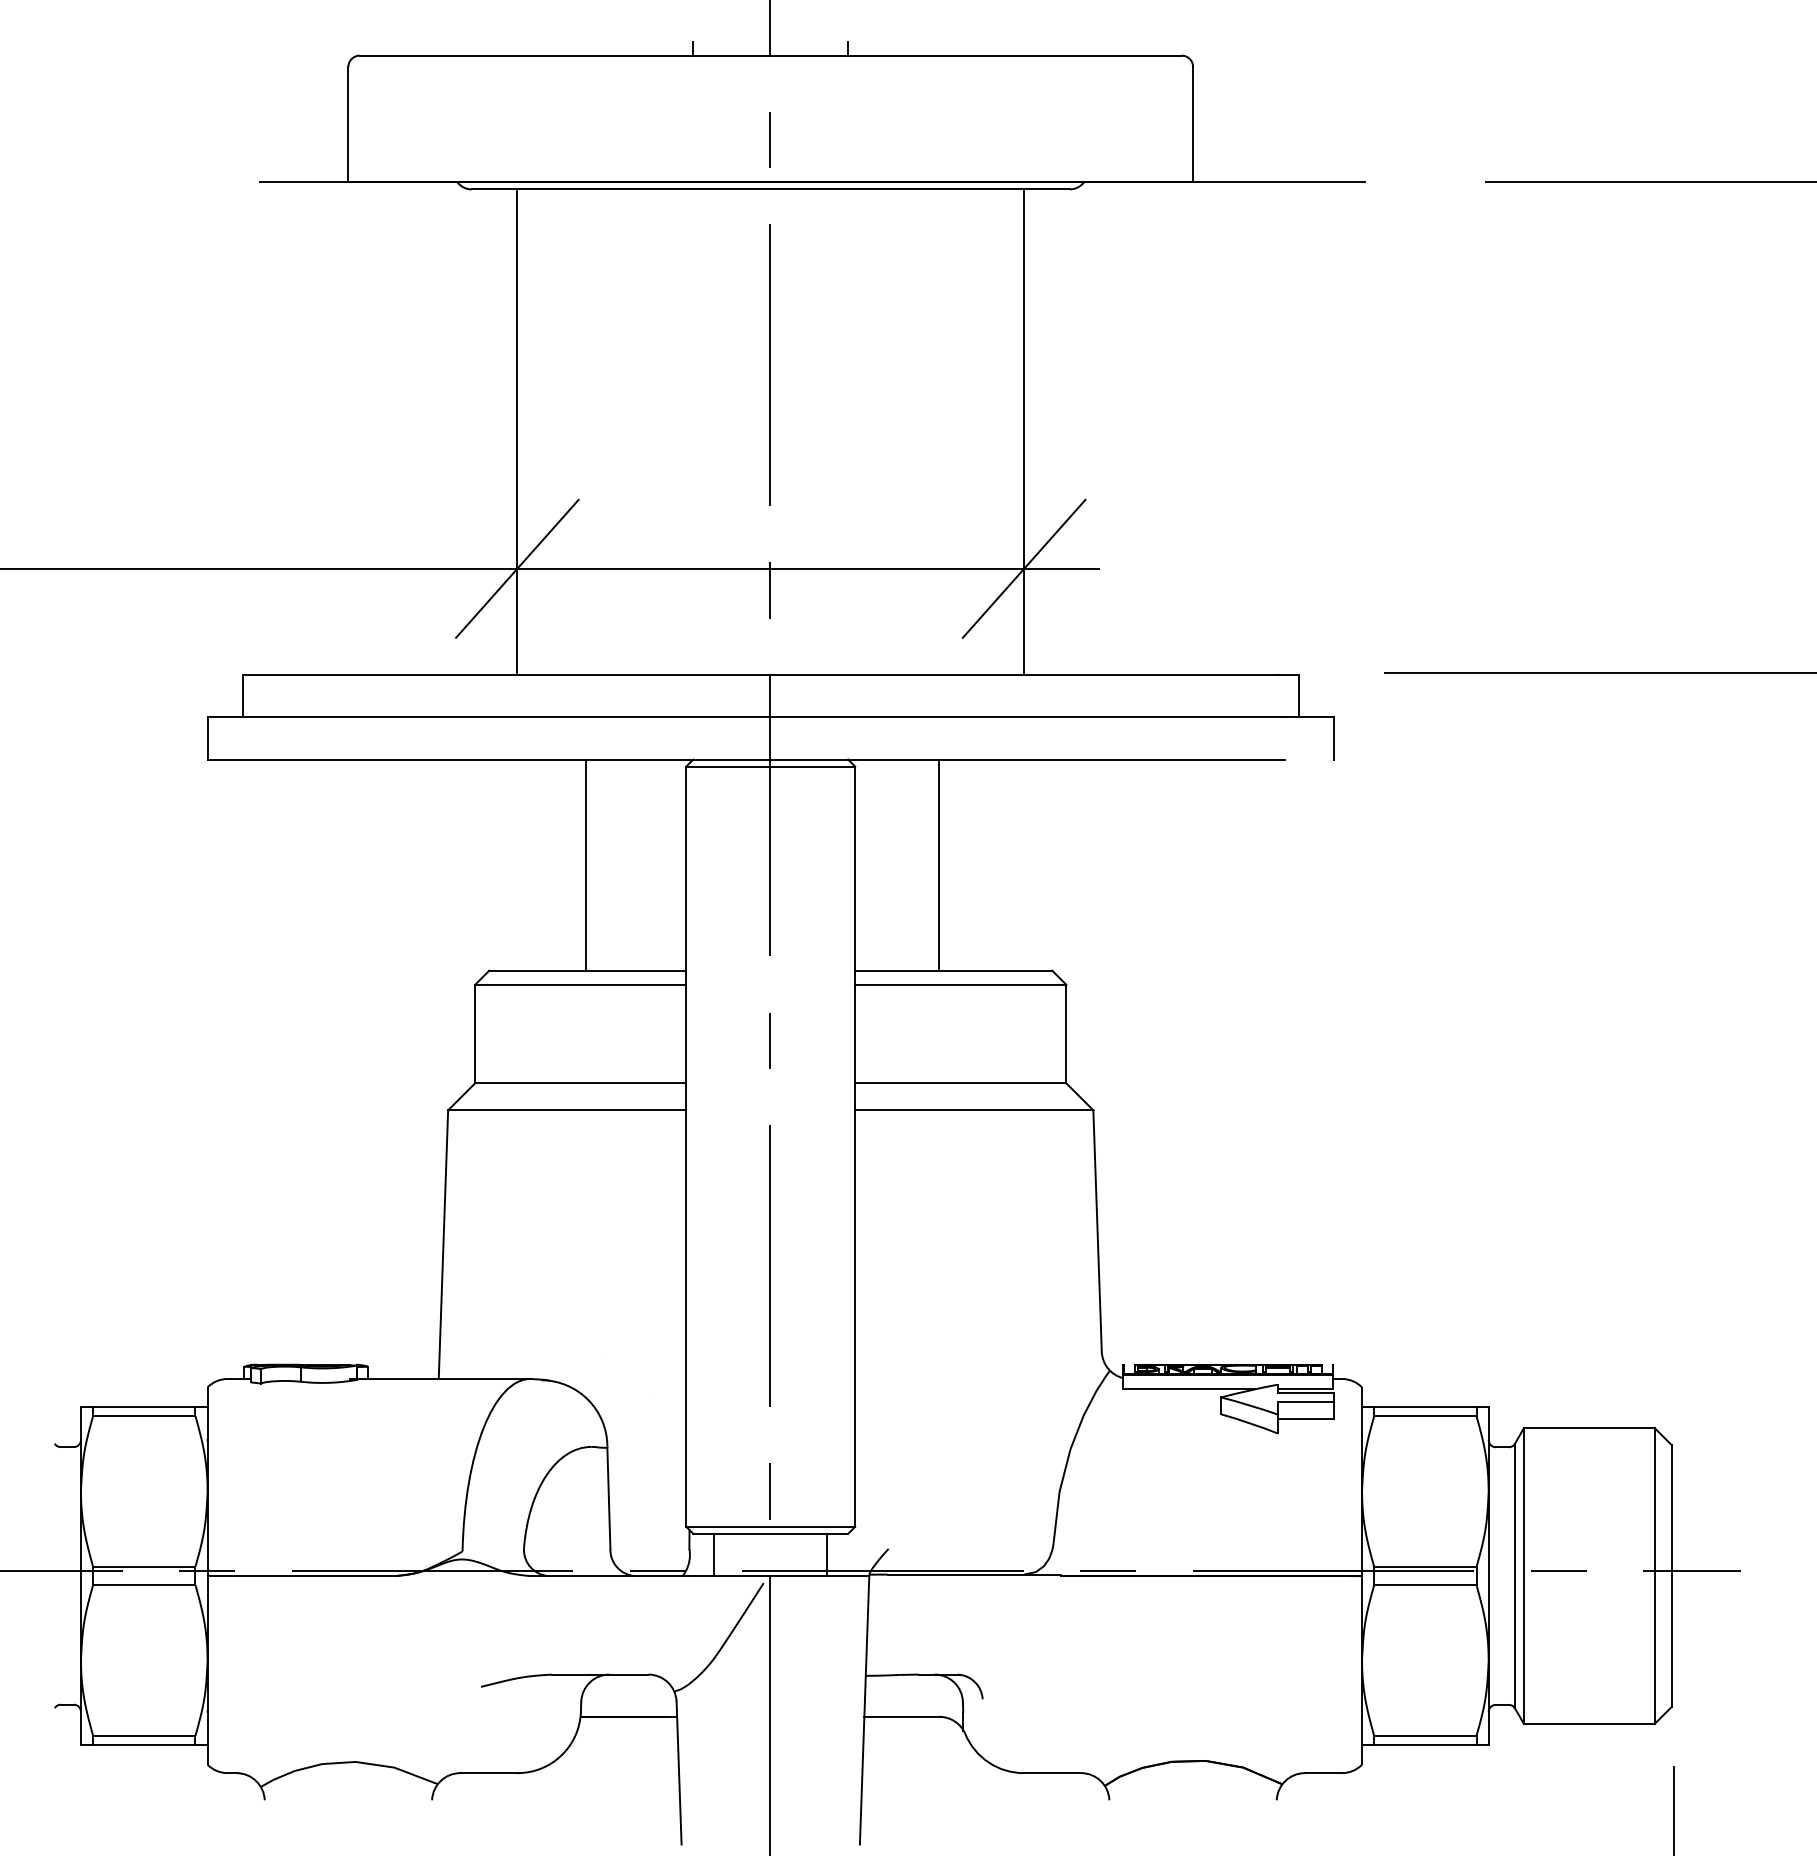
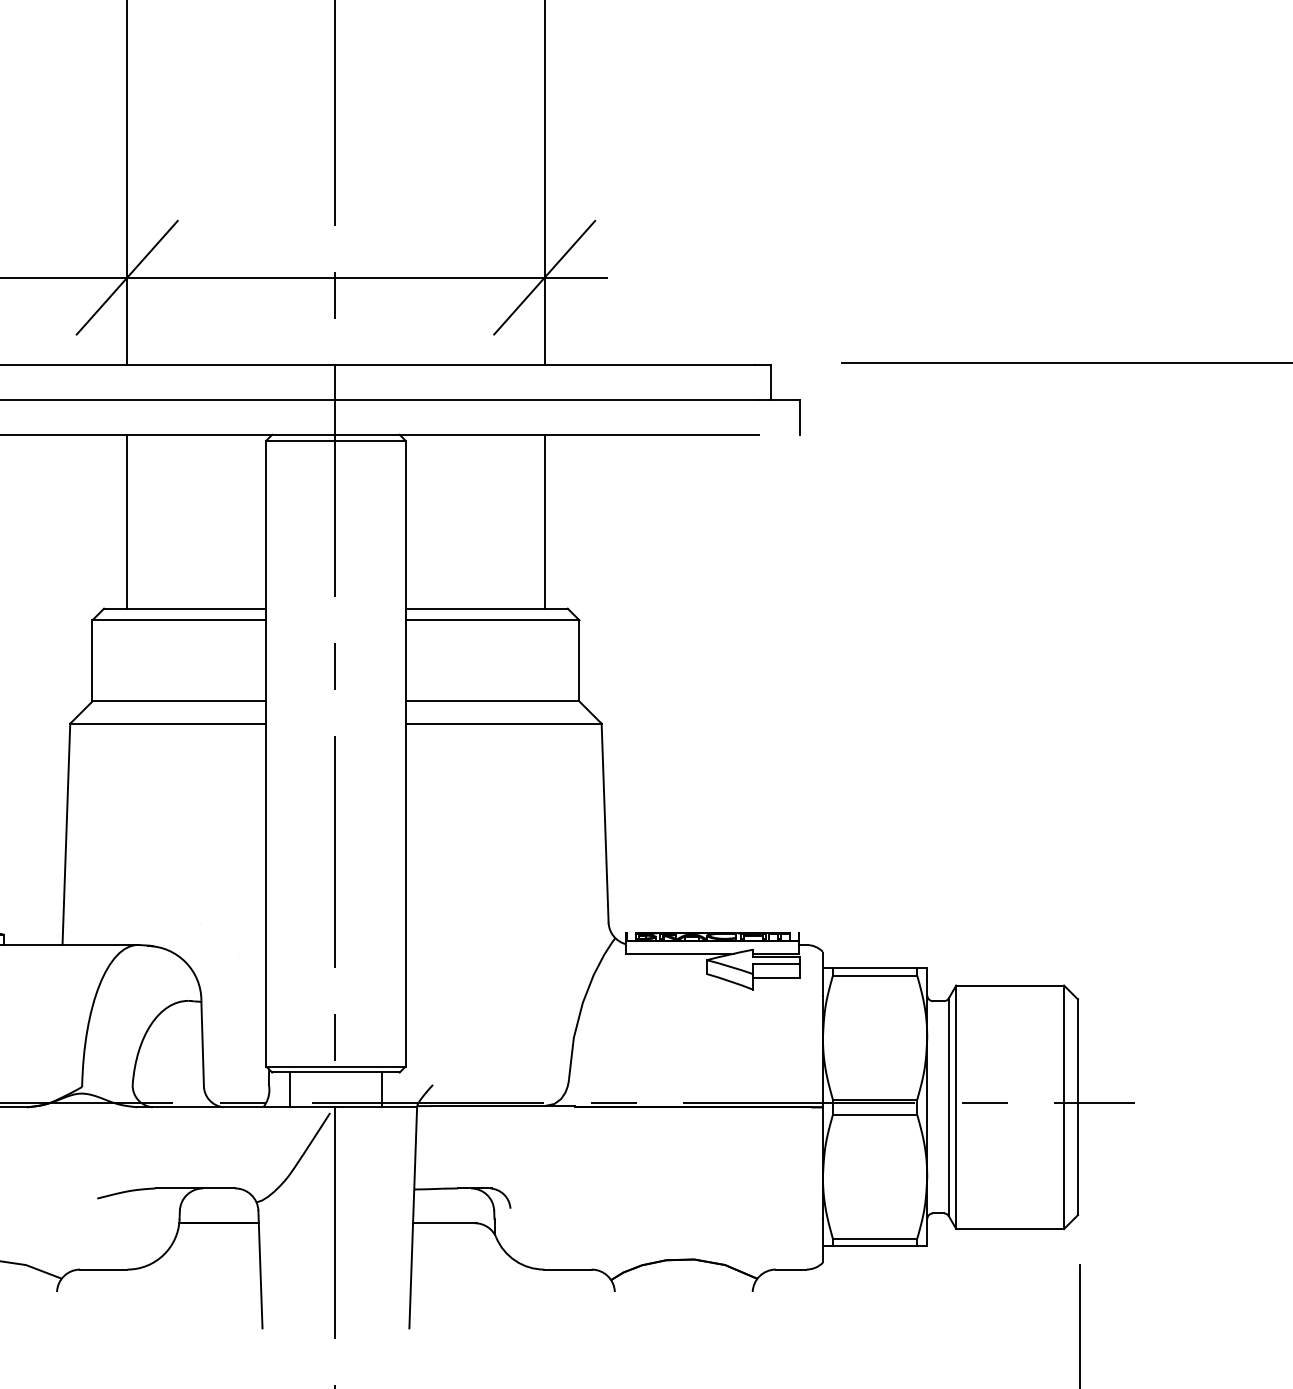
line: (586, 864) -> (127, 521), moved
line: (939, 864) -> (544, 521), moved

